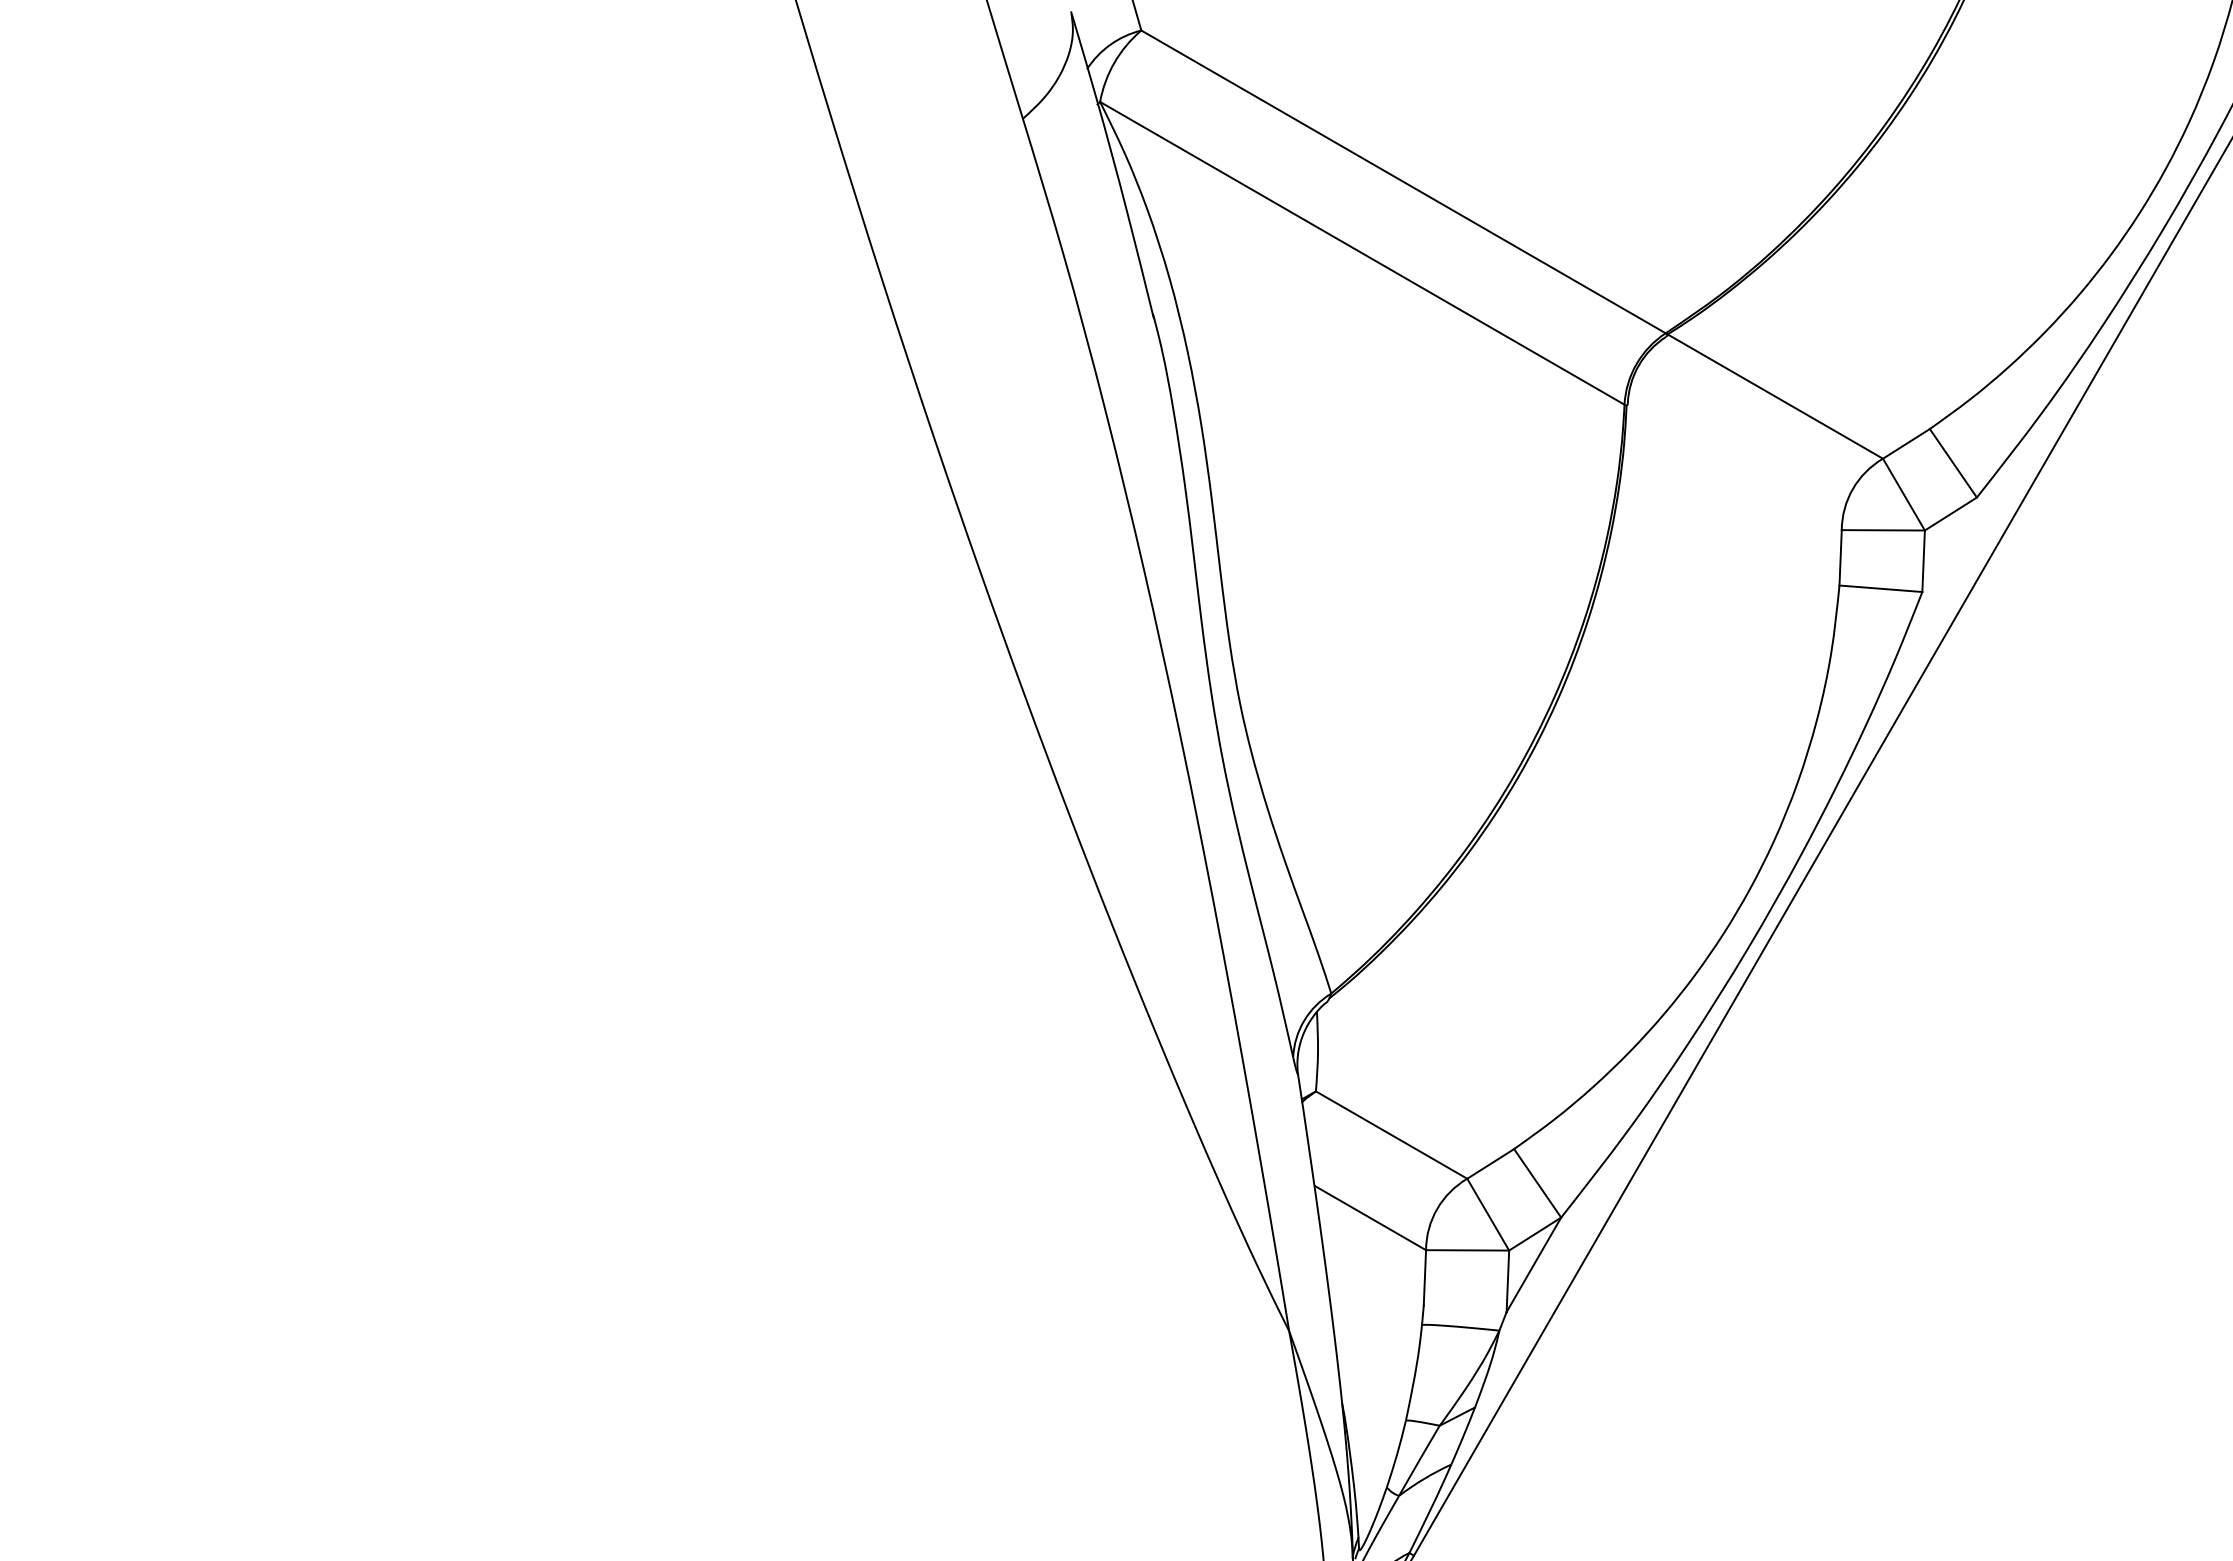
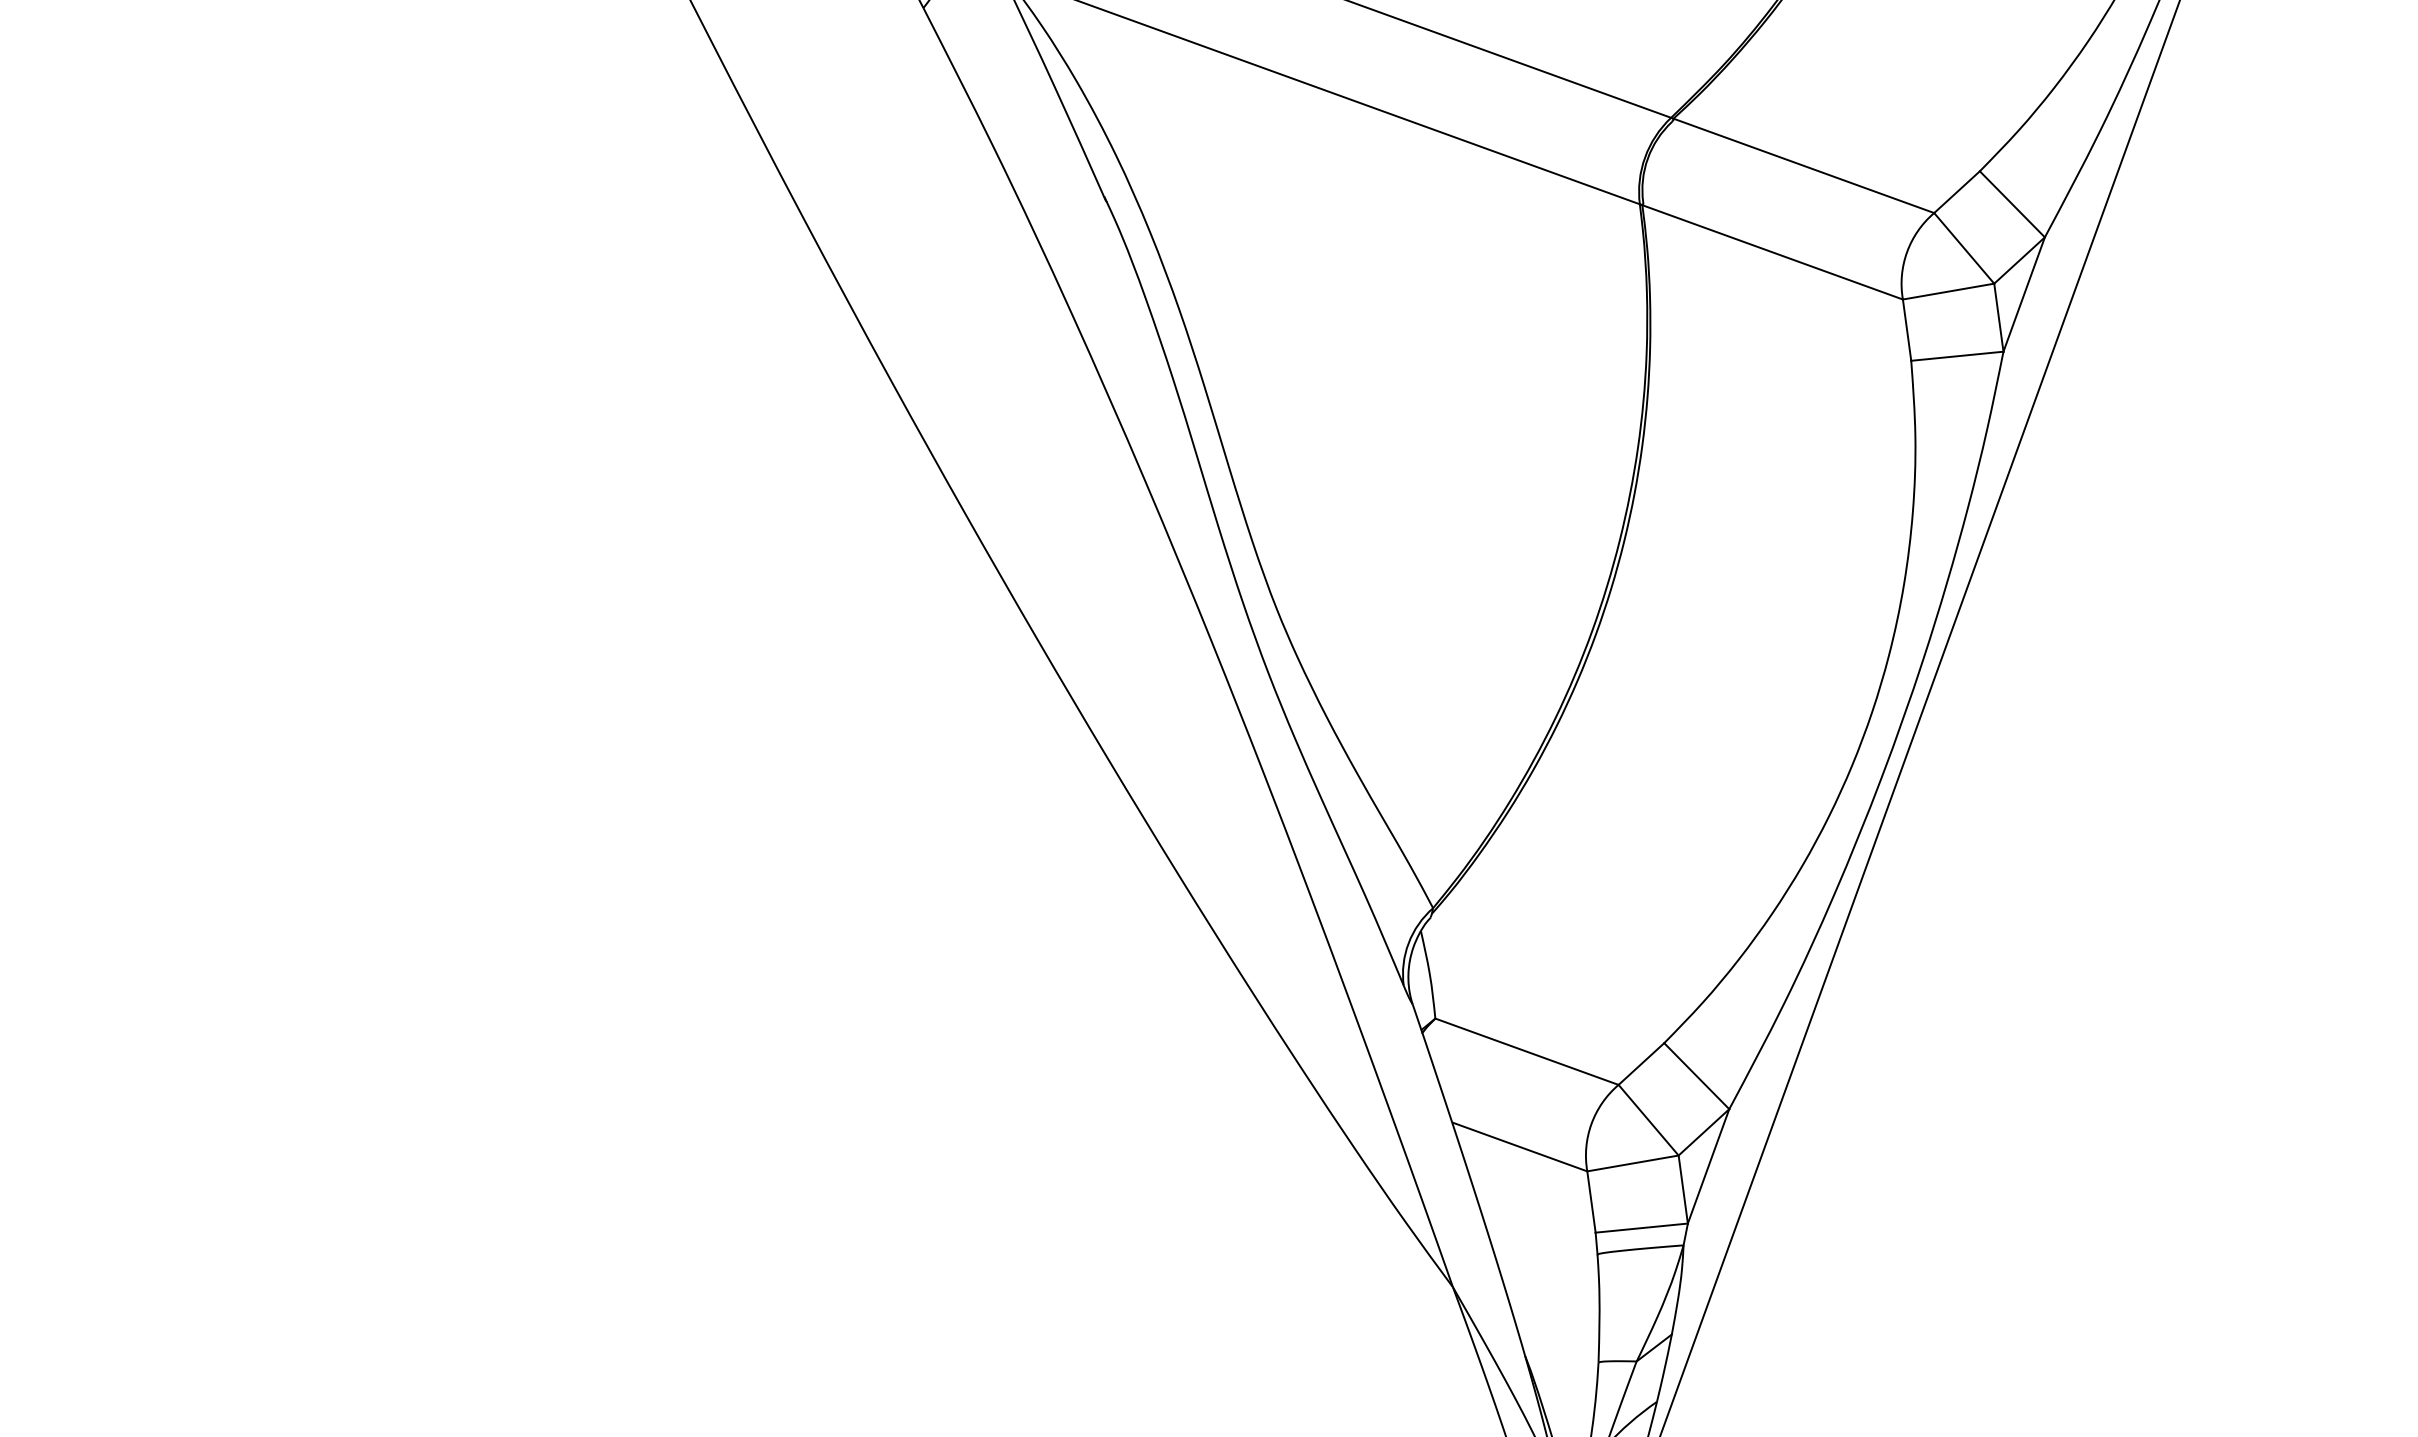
line: (1733, 467) -> (1771, 251), added
line: (1949, 544) -> (2023, 294), added
line: (1464, 1308) -> (1640, 1227), added

